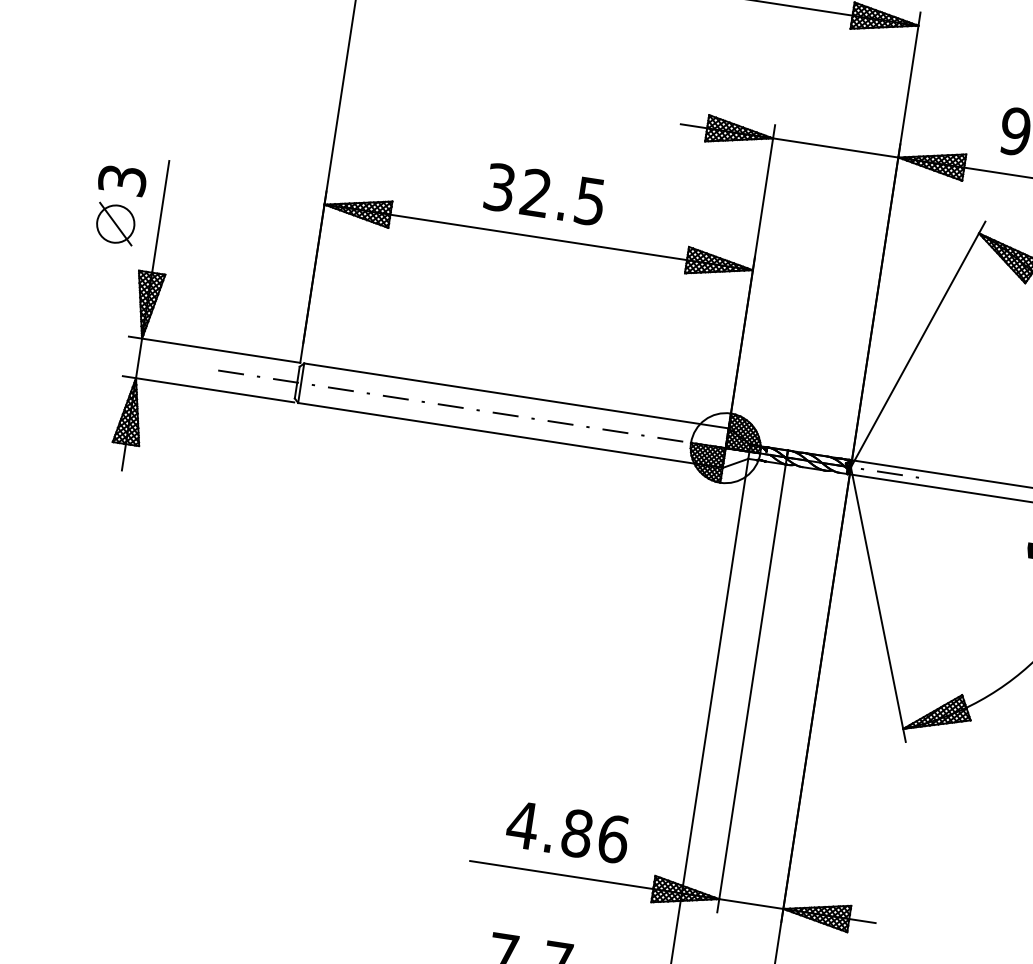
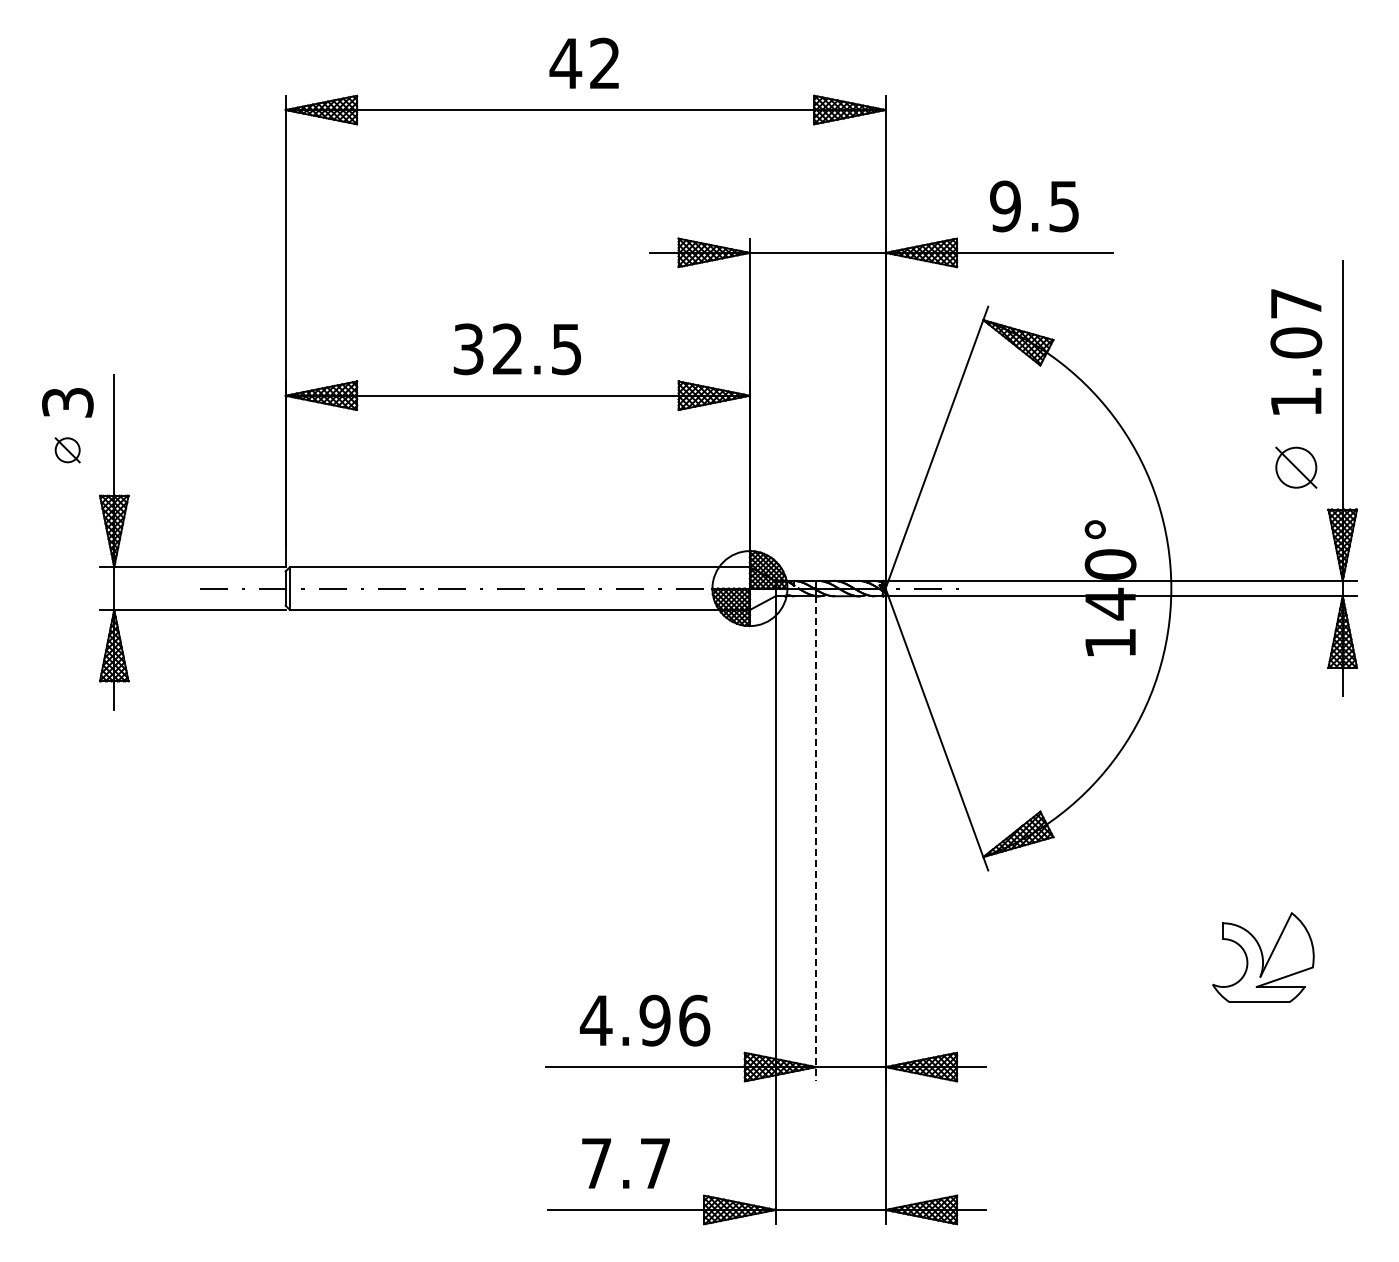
part: (115, 224) -> (67, 450), size x0.6
line: (751, 688) -> (816, 838), solid -> dashed
text: (576, 833) -> (654, 1020), 4.86 -> 4.96

